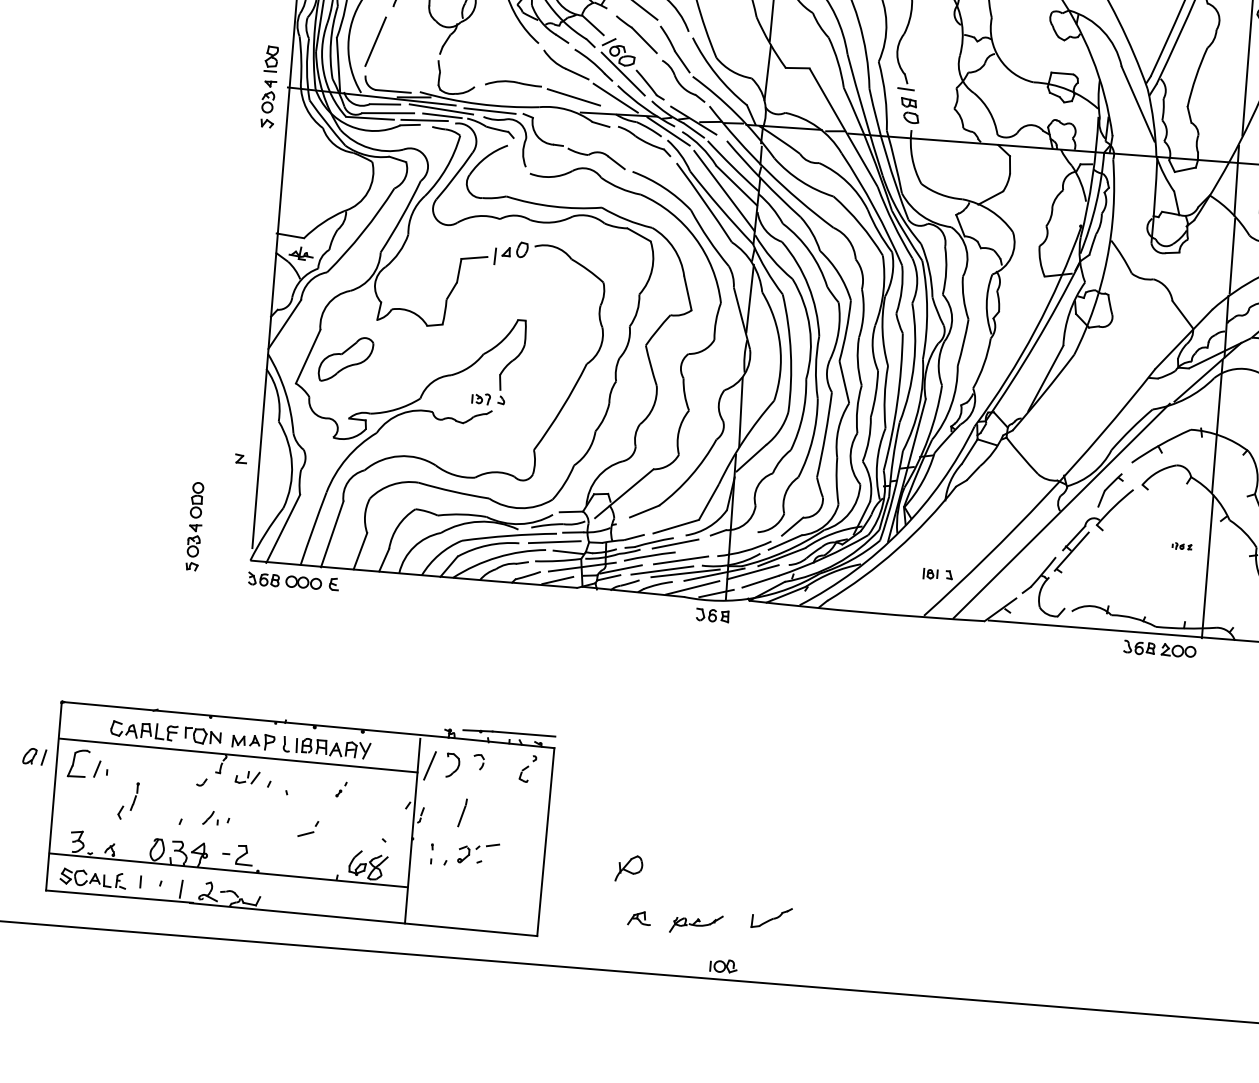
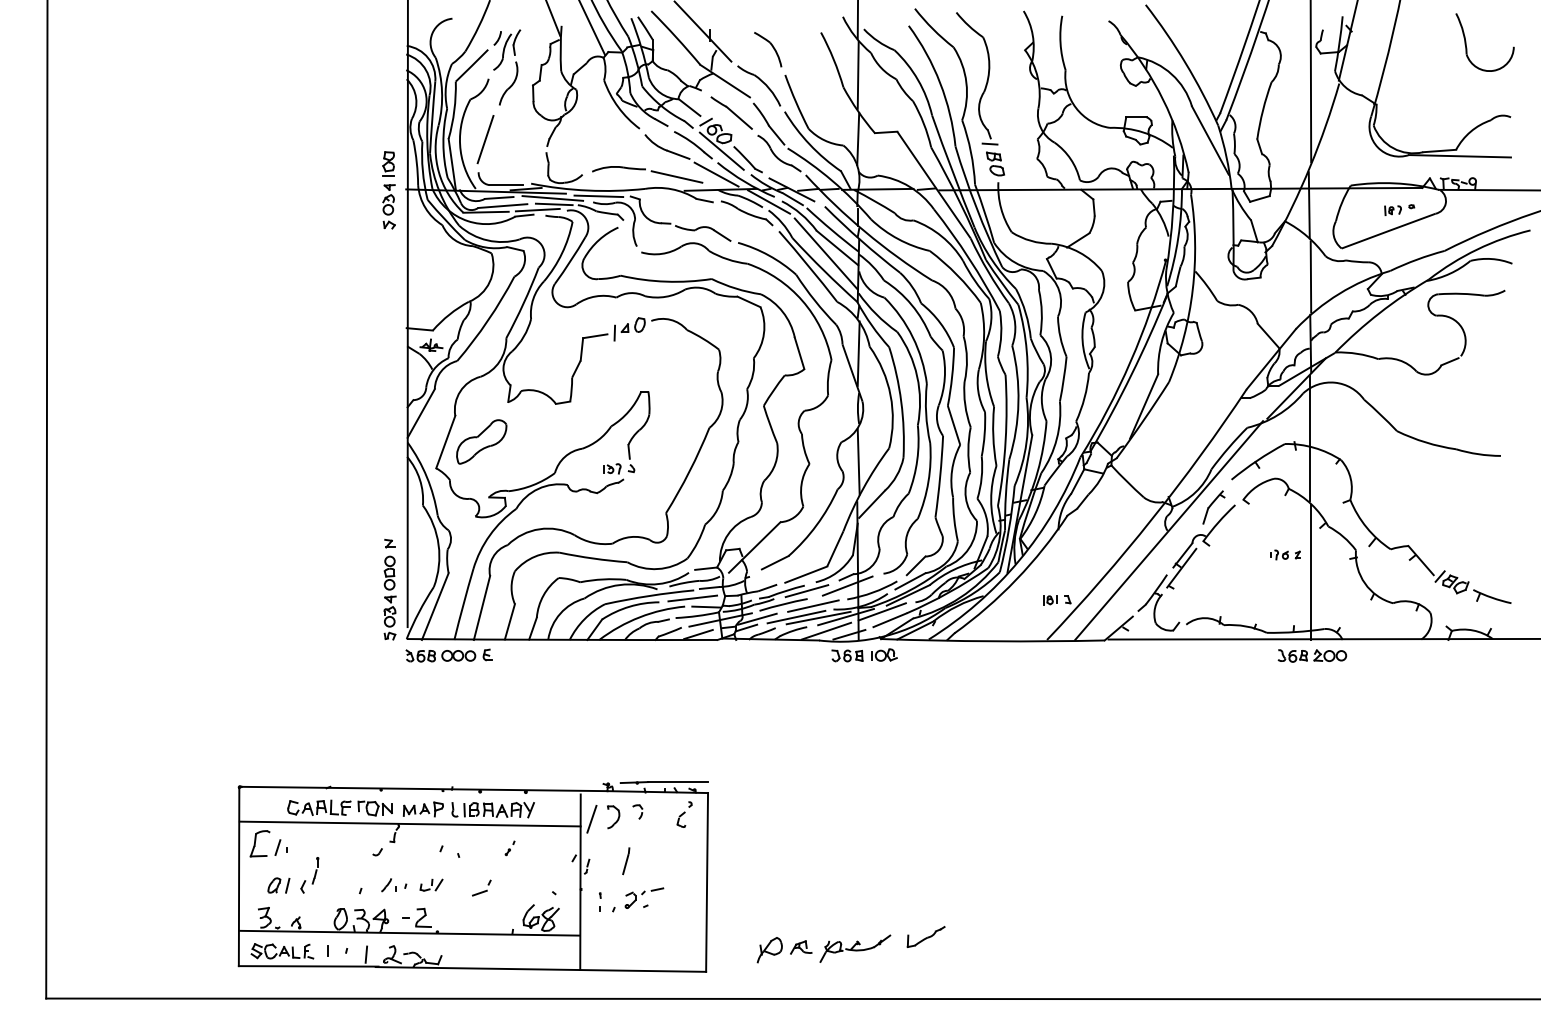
part: (194, 525) -> (389, 597), moved
line: (718, 541) -> (847, 585), added
part: (1182, 546) -> (1285, 554), size x1.67
part: (1160, 649) -> (1312, 655), moved
part: (34, 756) -> (278, 885), moved
part: (247, 776) -> (431, 884), moved
part: (628, 868) -> (769, 950), moved
part: (696, 924) -> (855, 948), size x1.43
part: (723, 965) -> (884, 654), moved

